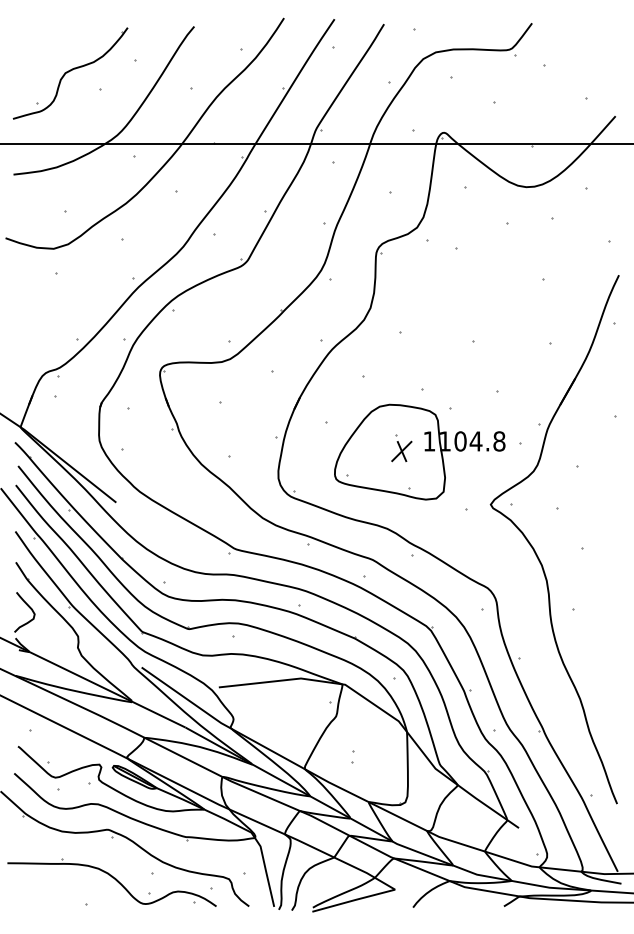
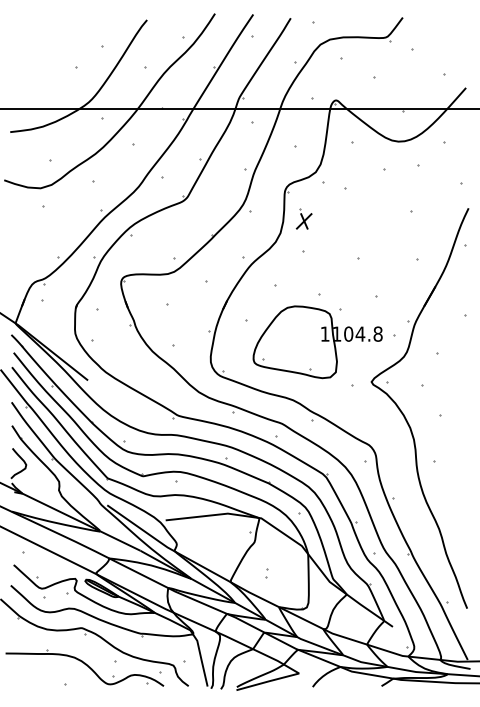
part: (70, 73) -> (53, 55), removed
part: (401, 448) -> (303, 219), moved

